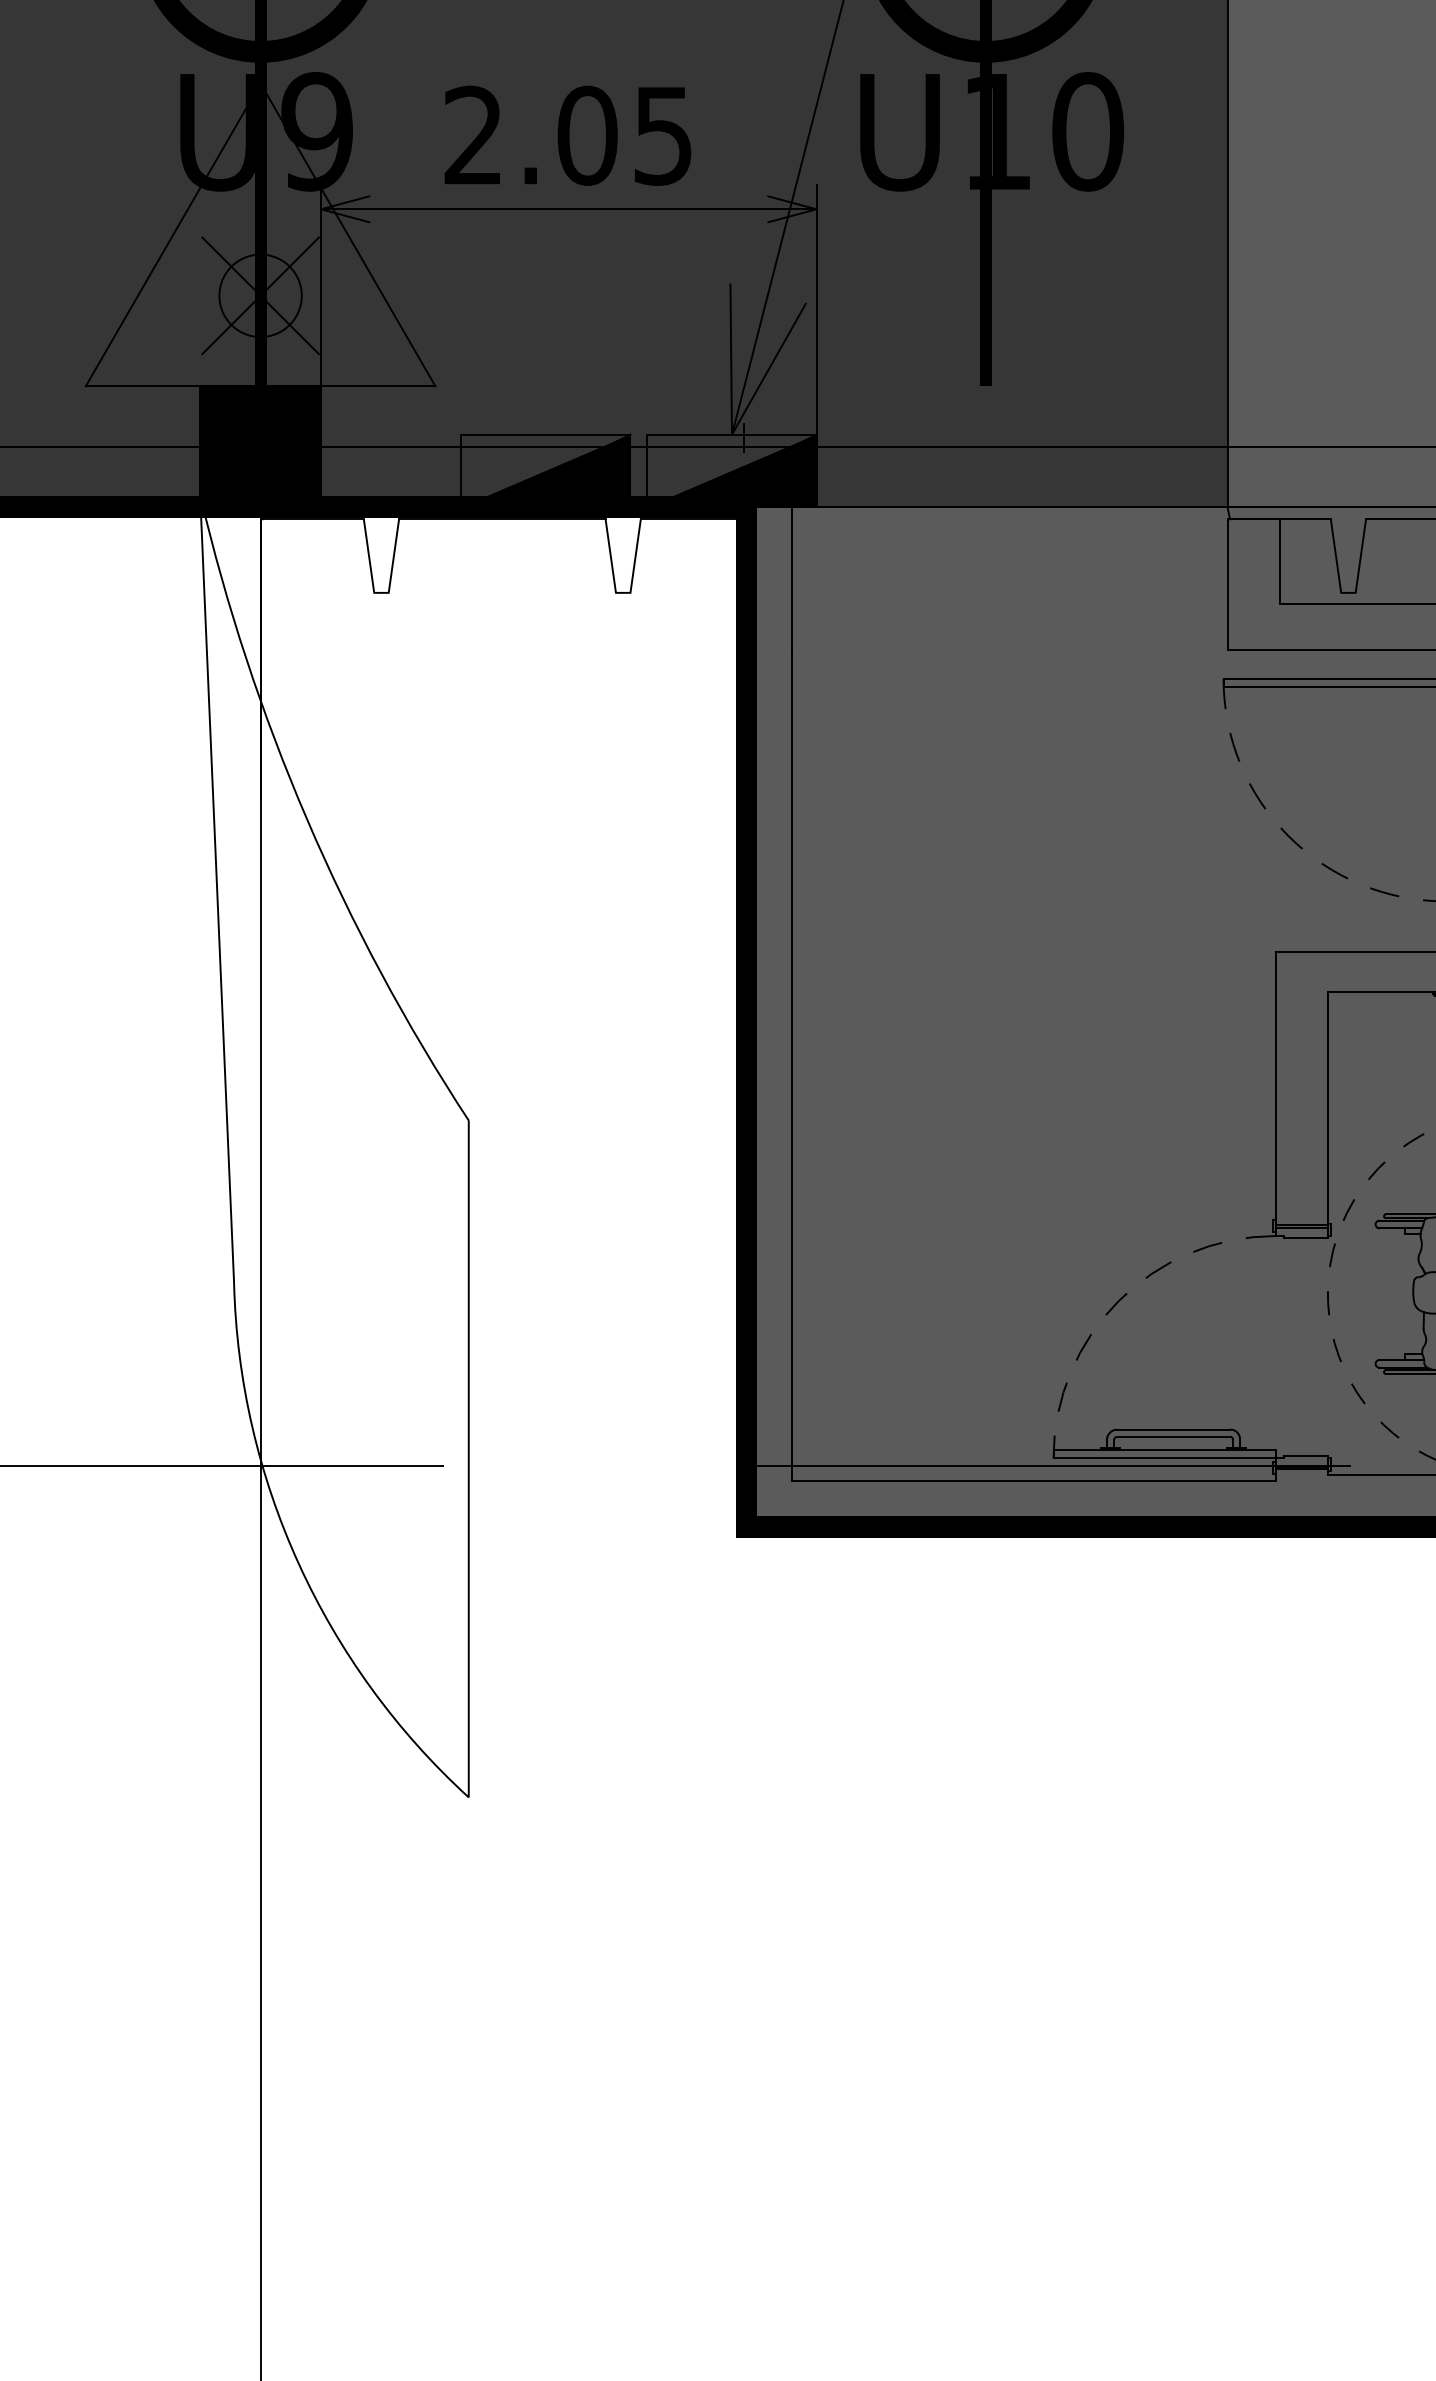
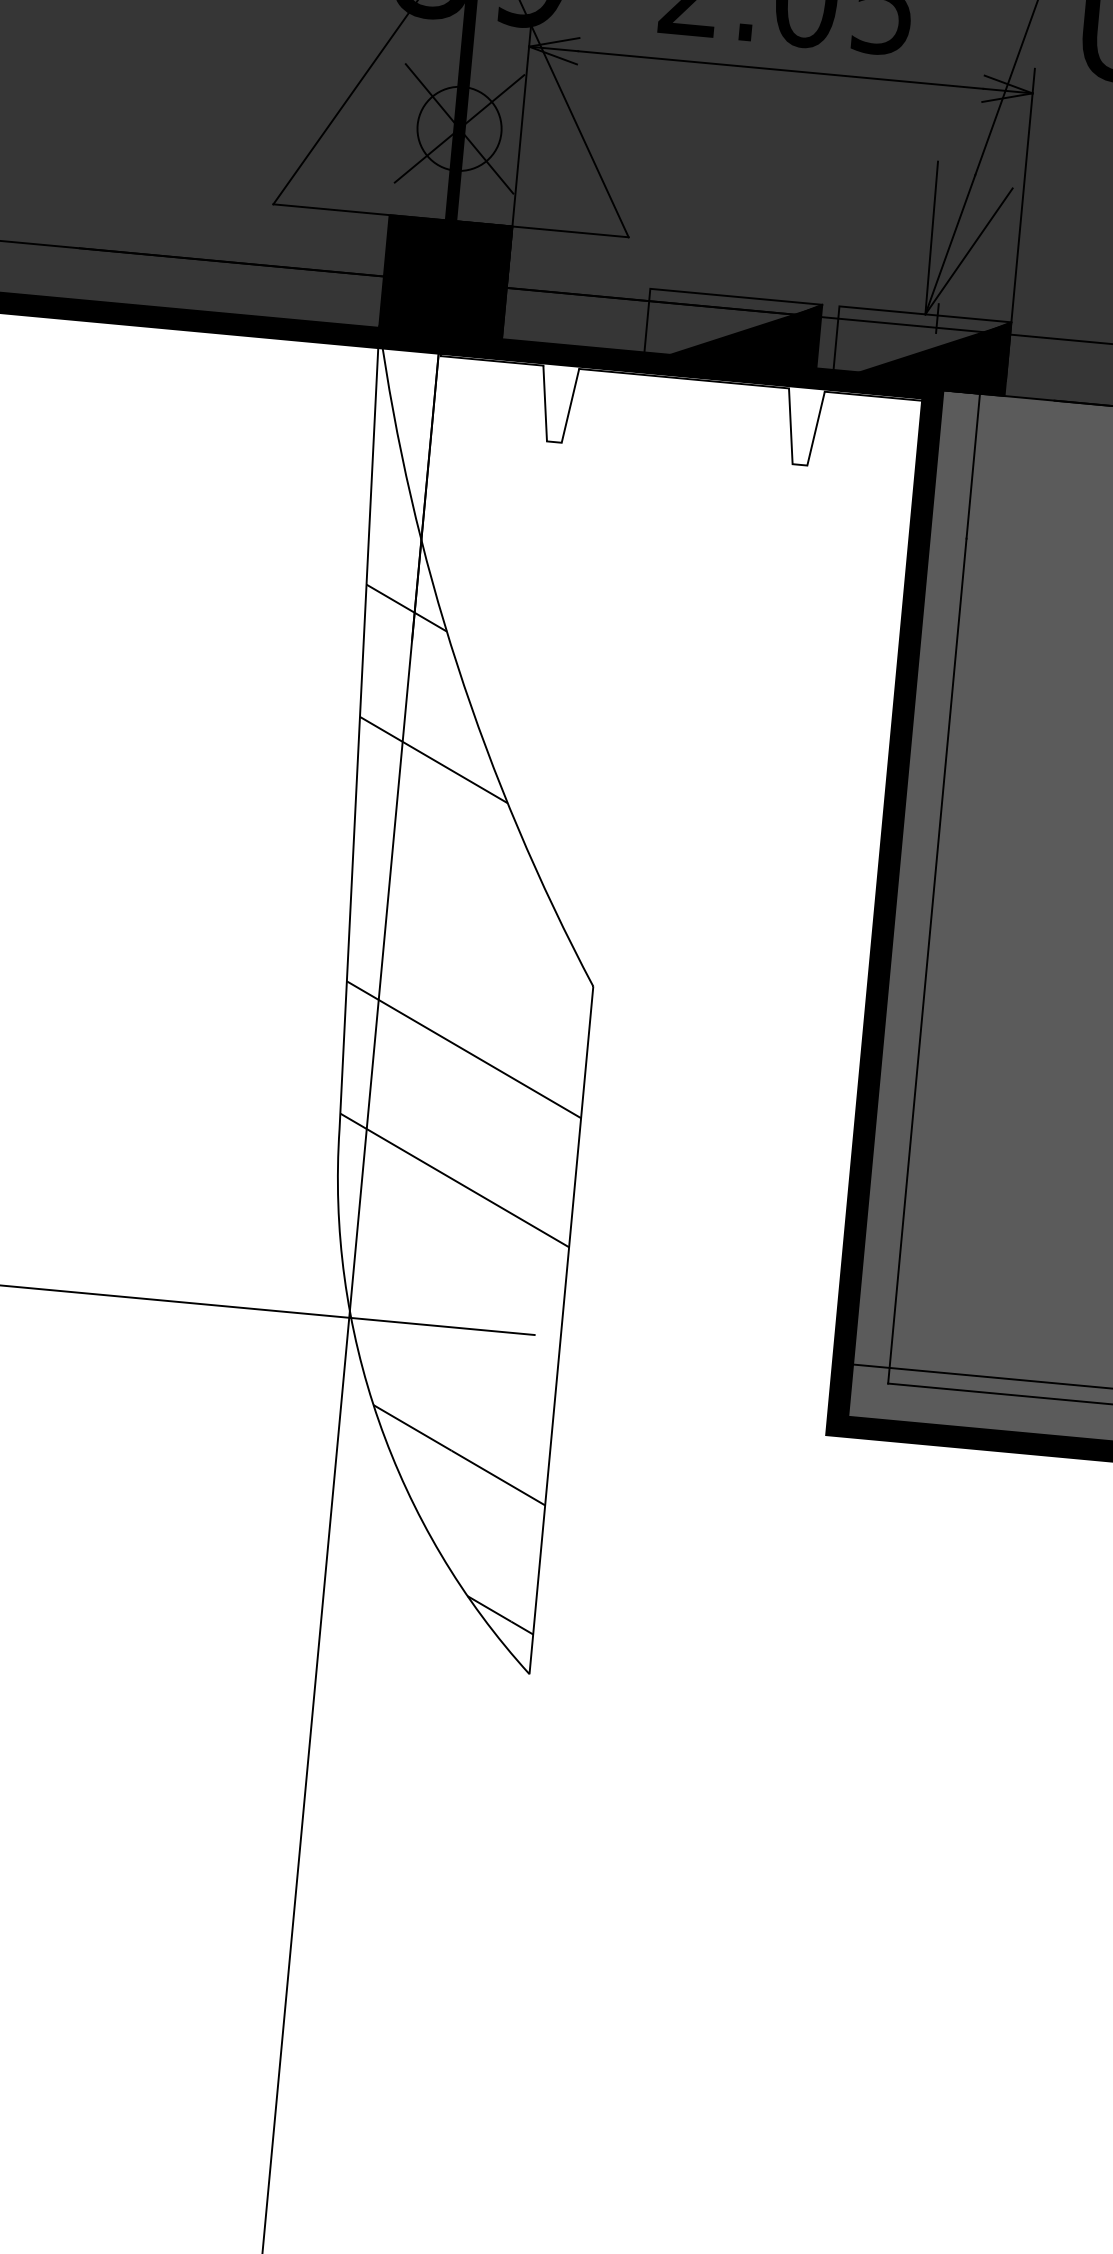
hatch: (339, 1253) -> (449, 1109), added

